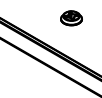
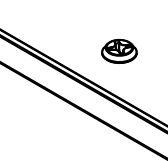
part: (71, 18) -> (119, 51), moved

